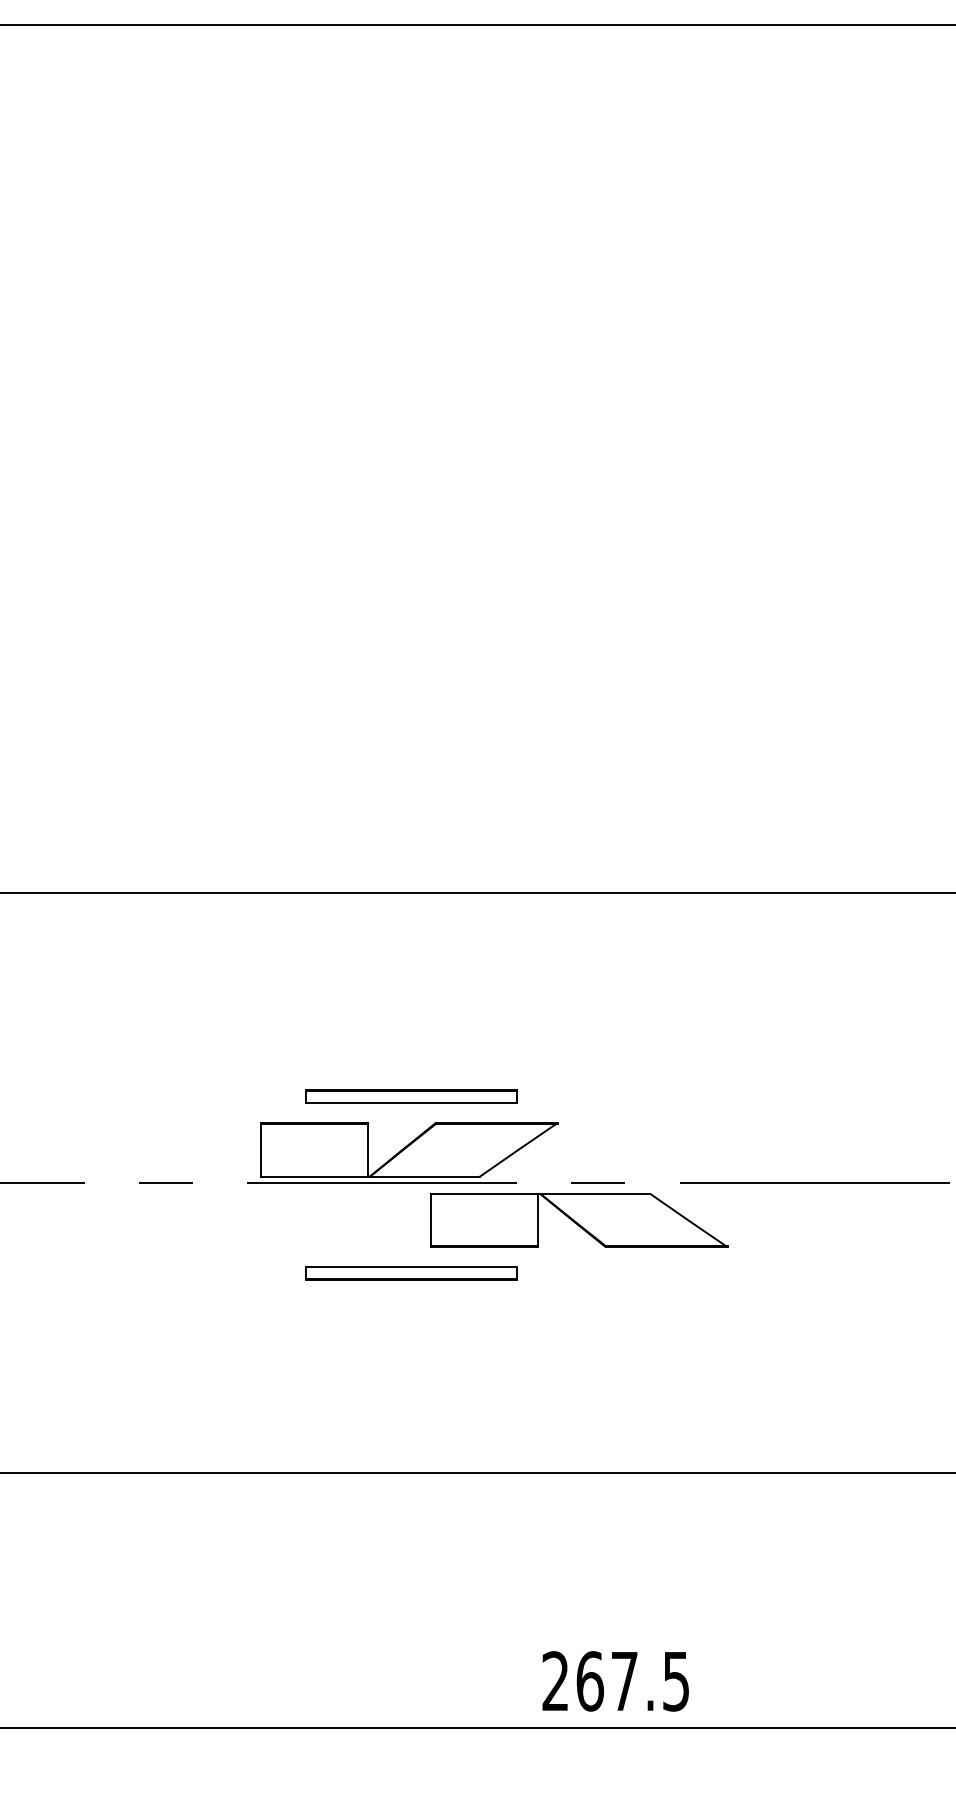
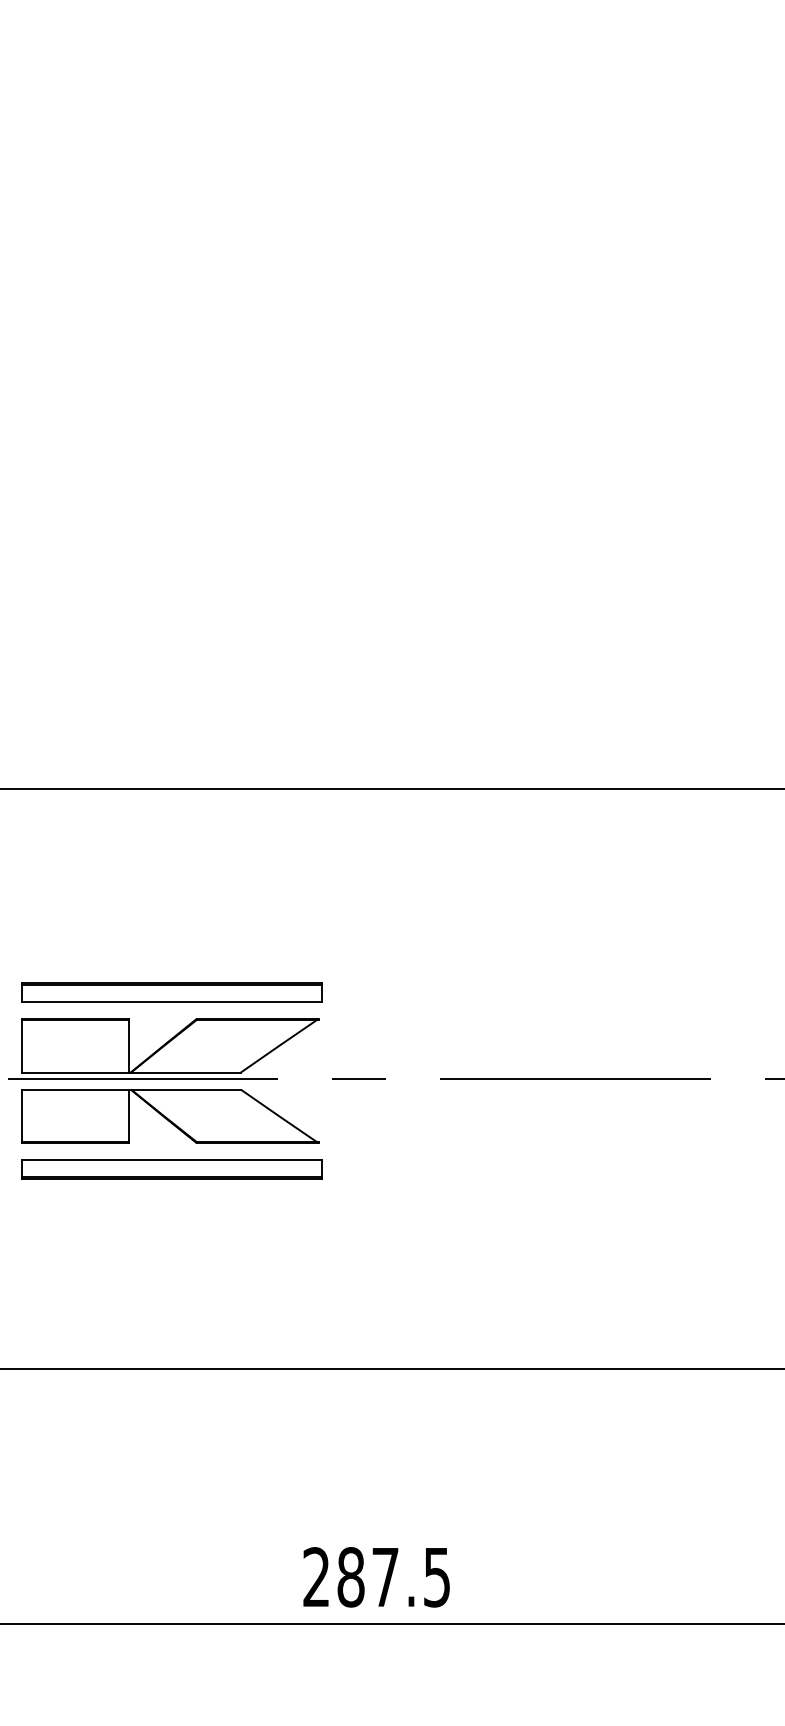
part: (411, 1096) -> (172, 992), size x1.43
part: (579, 1220) -> (170, 1116), moved
part: (411, 1273) -> (172, 1169), size x1.43
text: (590, 1681) -> (351, 1577), 267.5 -> 287.5

